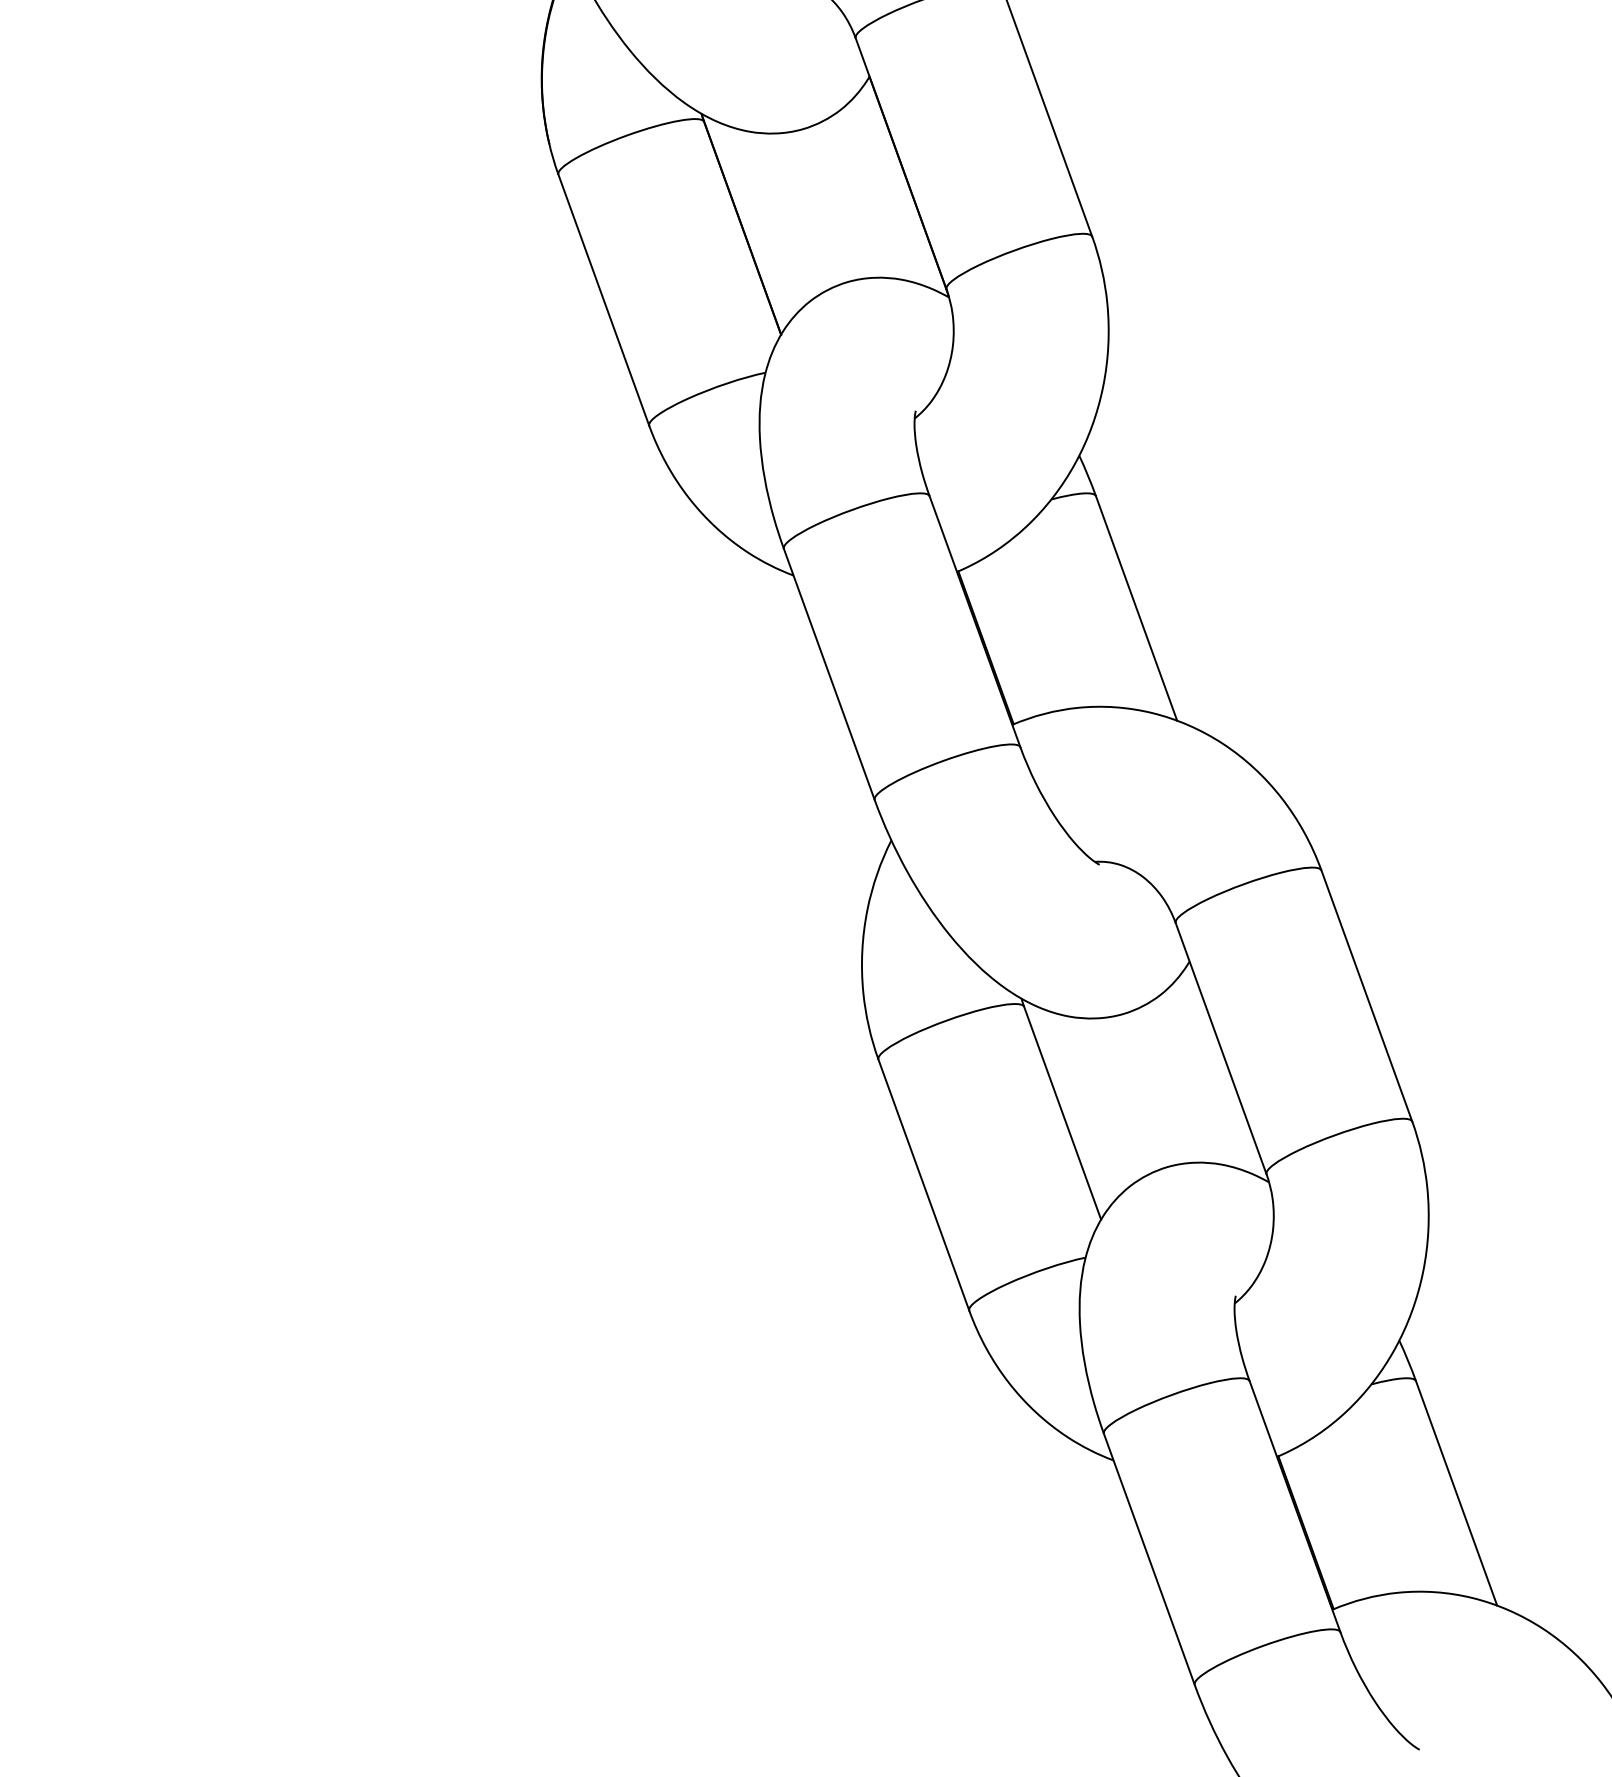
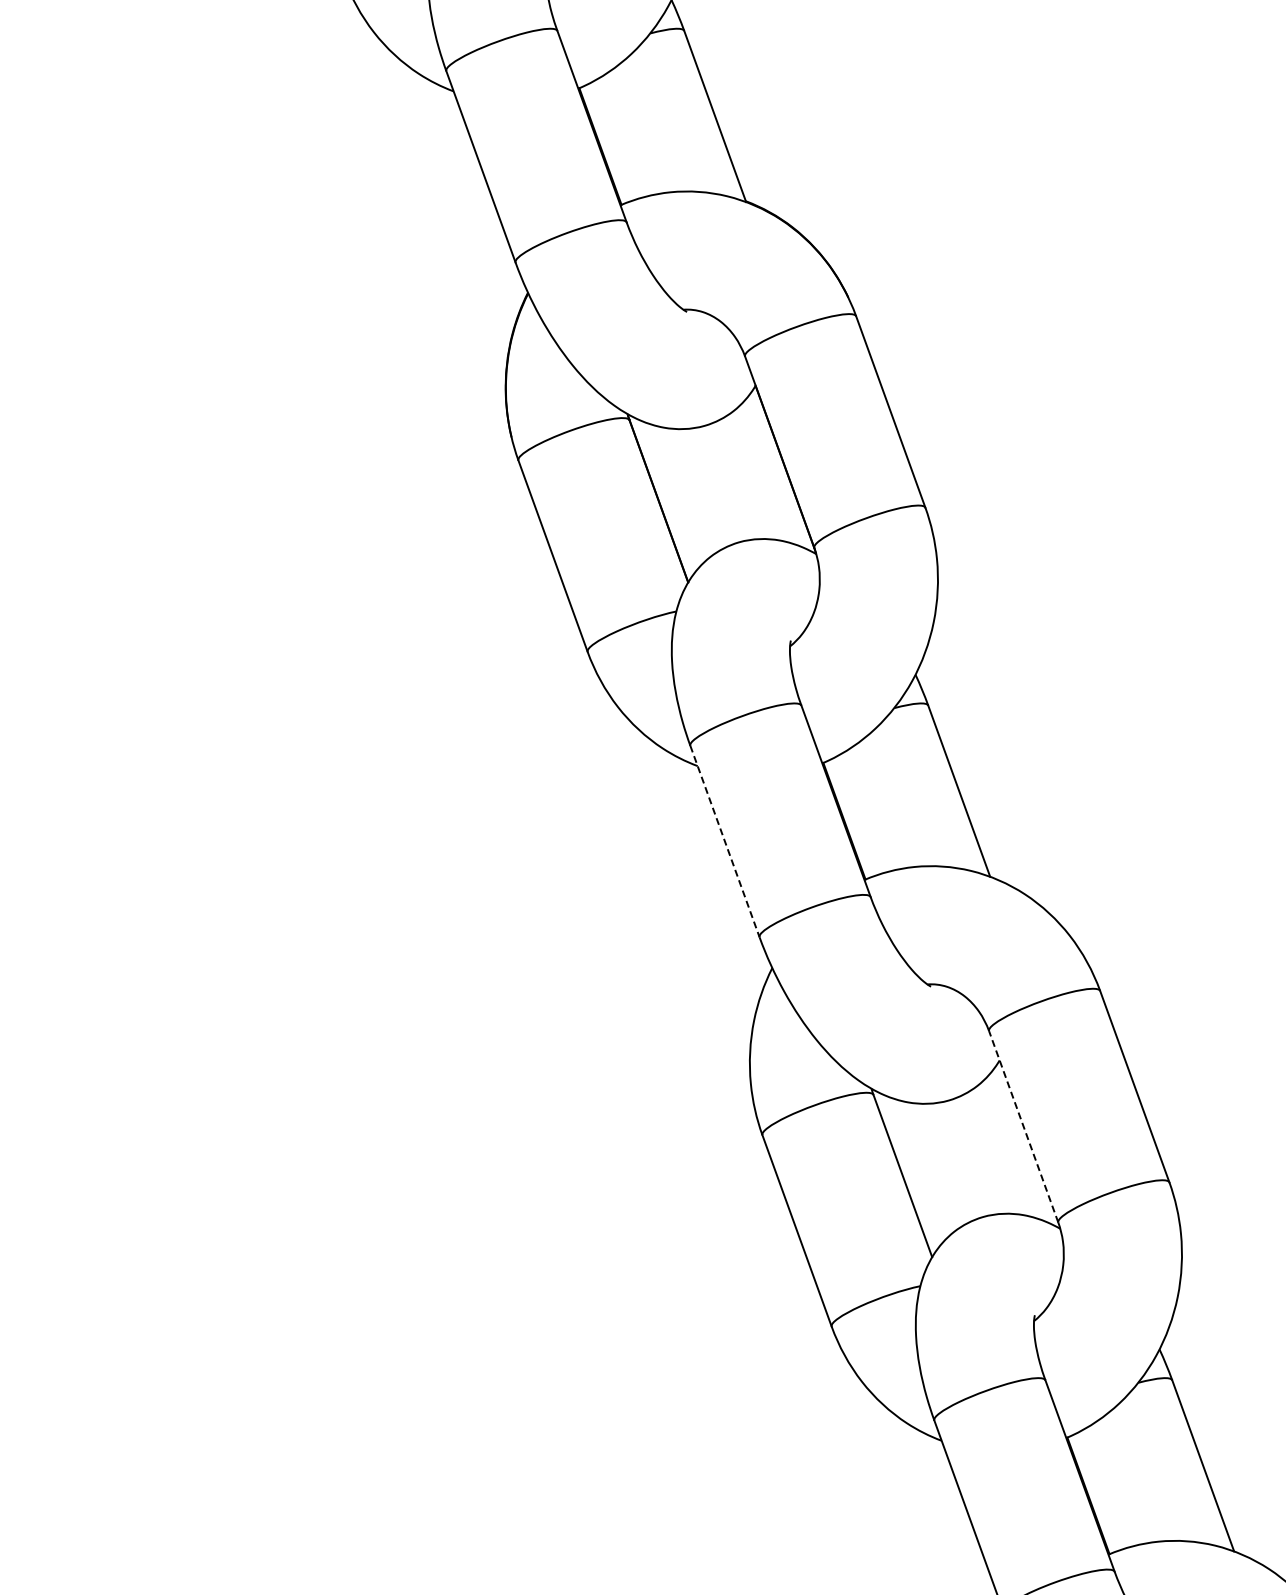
line: (828, 674) -> (724, 841), solid -> dashed
line: (1220, 1048) -> (1023, 1126), solid -> dashed

